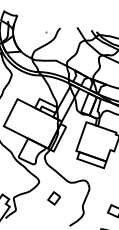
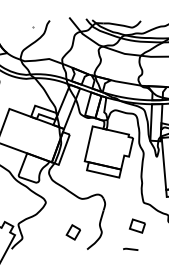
part: (53, 198) -> (72, 232), moved

